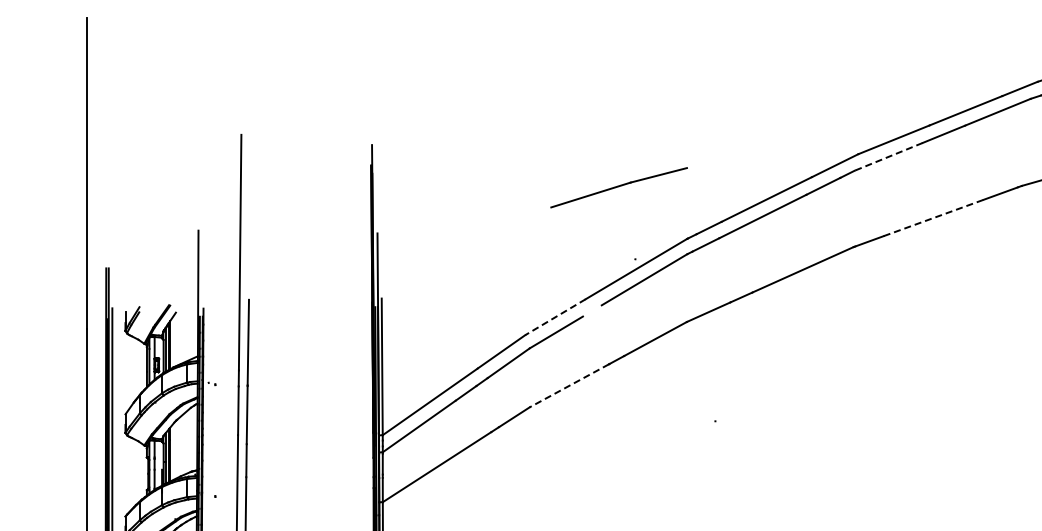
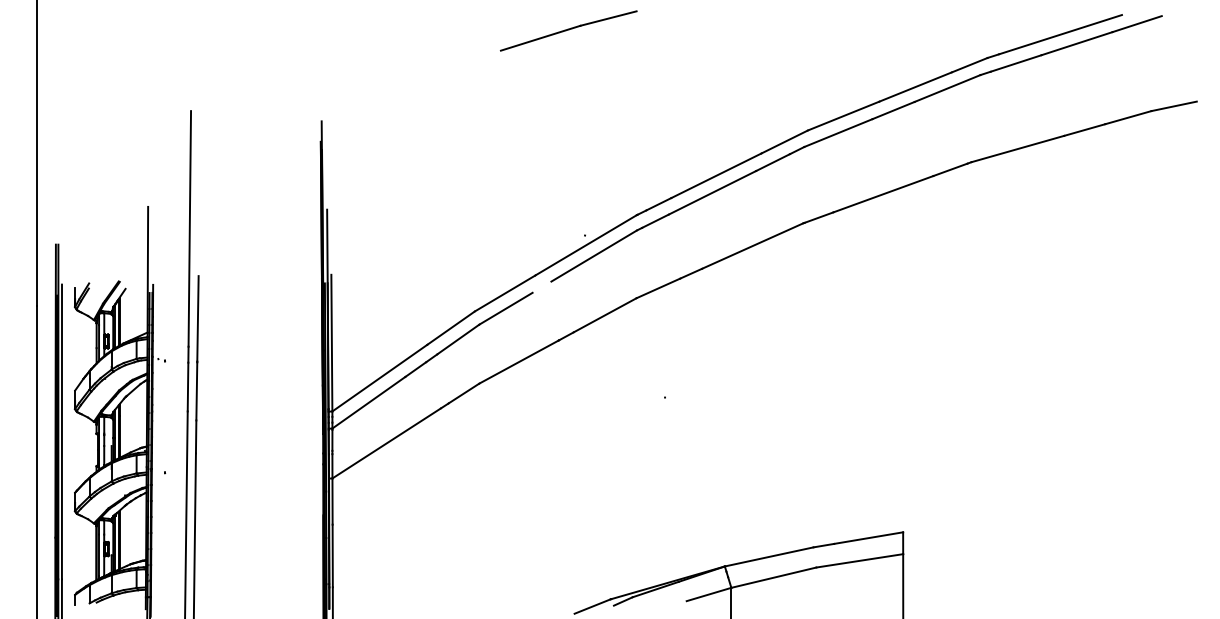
line: (888, 157) -> (838, 133), dashed -> solid
part: (618, 187) -> (568, 30), moved
line: (933, 218) -> (883, 194), dashed -> solid
line: (554, 317) -> (504, 293), dashed -> solid
line: (568, 386) -> (518, 362), dashed -> solid

